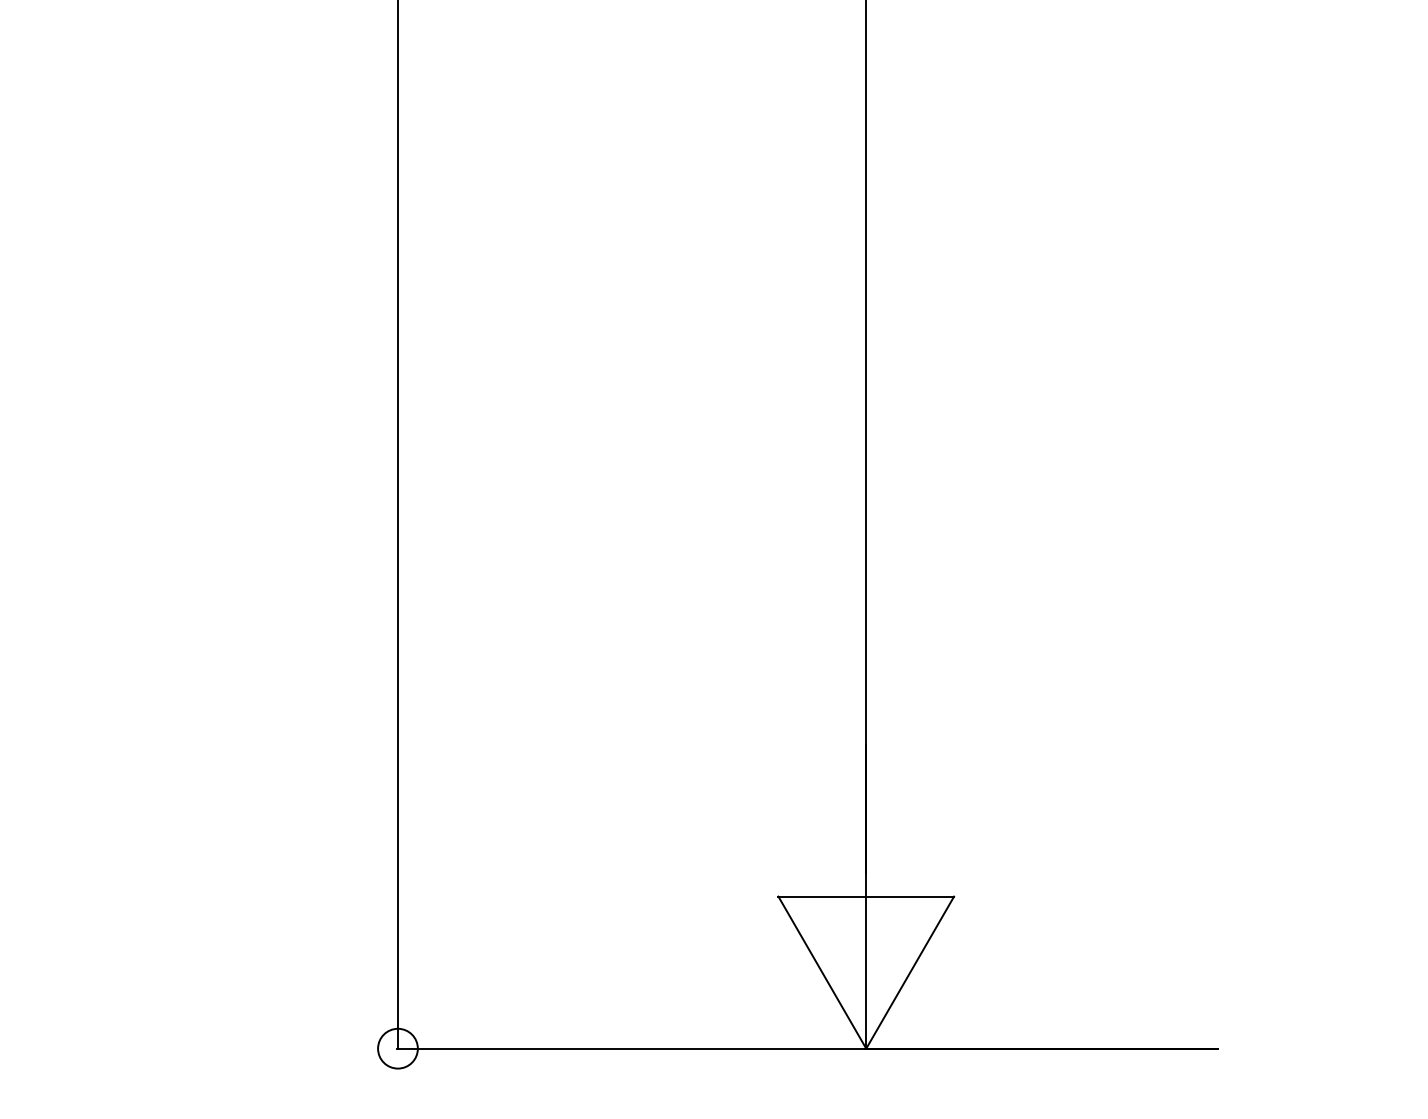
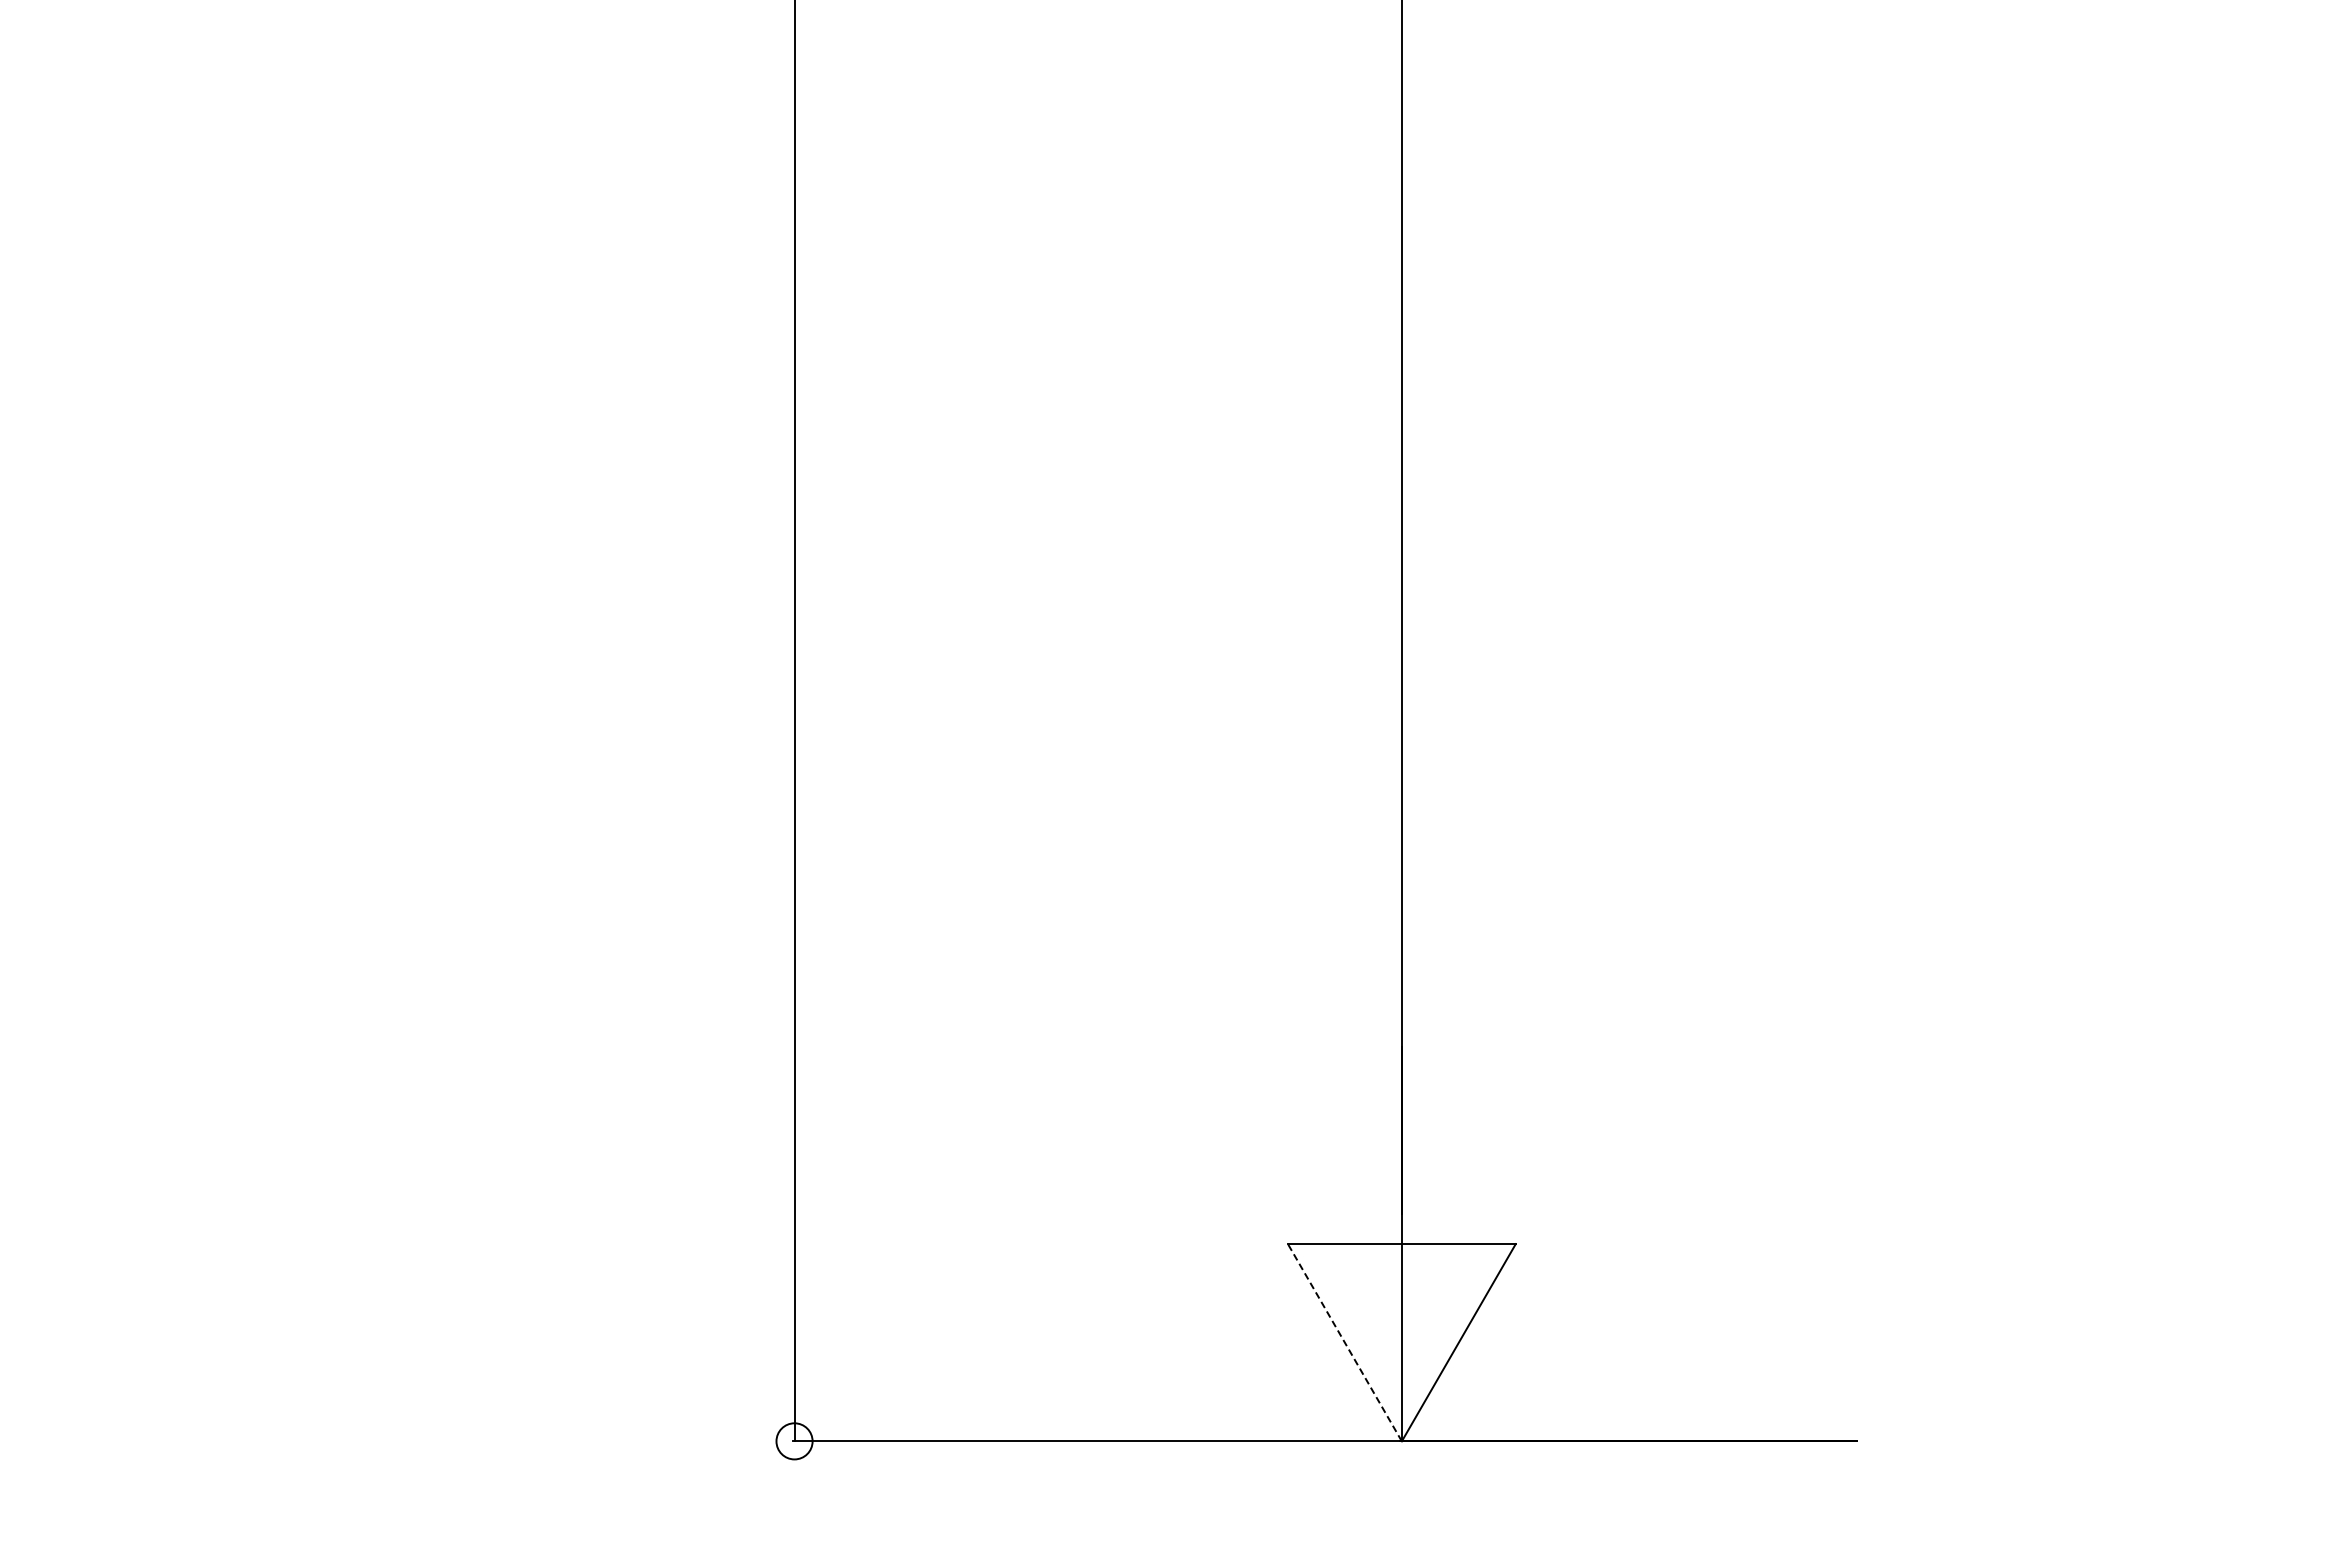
line: (822, 972) -> (1344, 1342), solid -> dashed
circle: (397, 1048) -> (794, 1441), size x0.7

